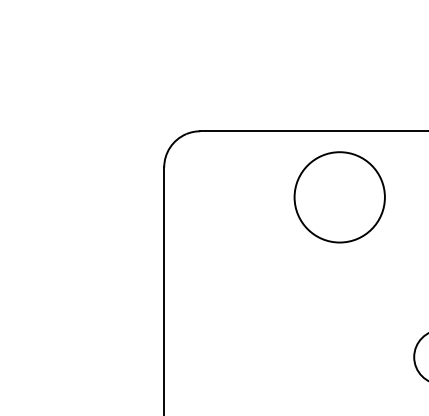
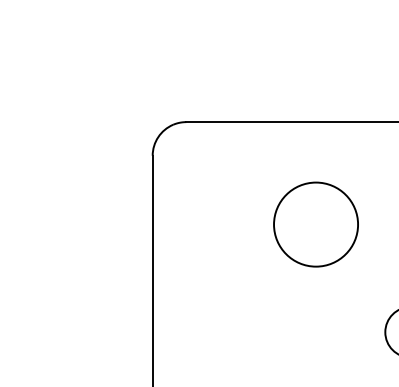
circle: (339, 197) -> (315, 224), moved

